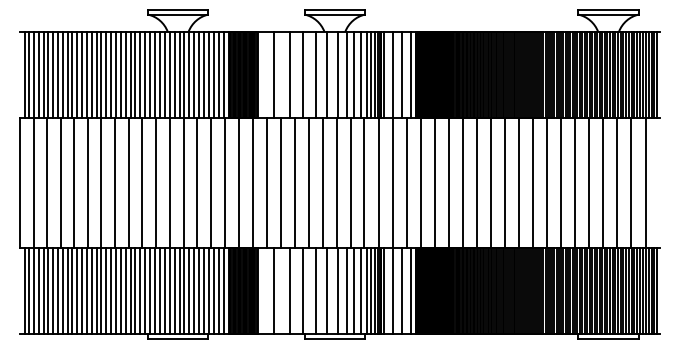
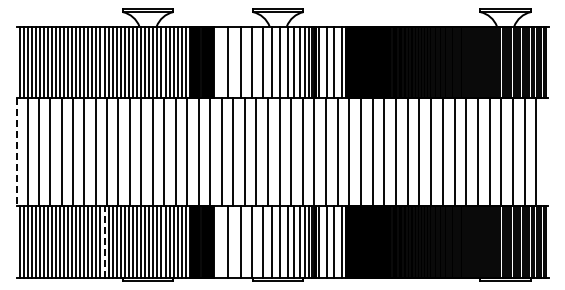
line: (19, 183) -> (16, 152), solid -> dashed
line: (125, 290) -> (104, 241), solid -> dashed

